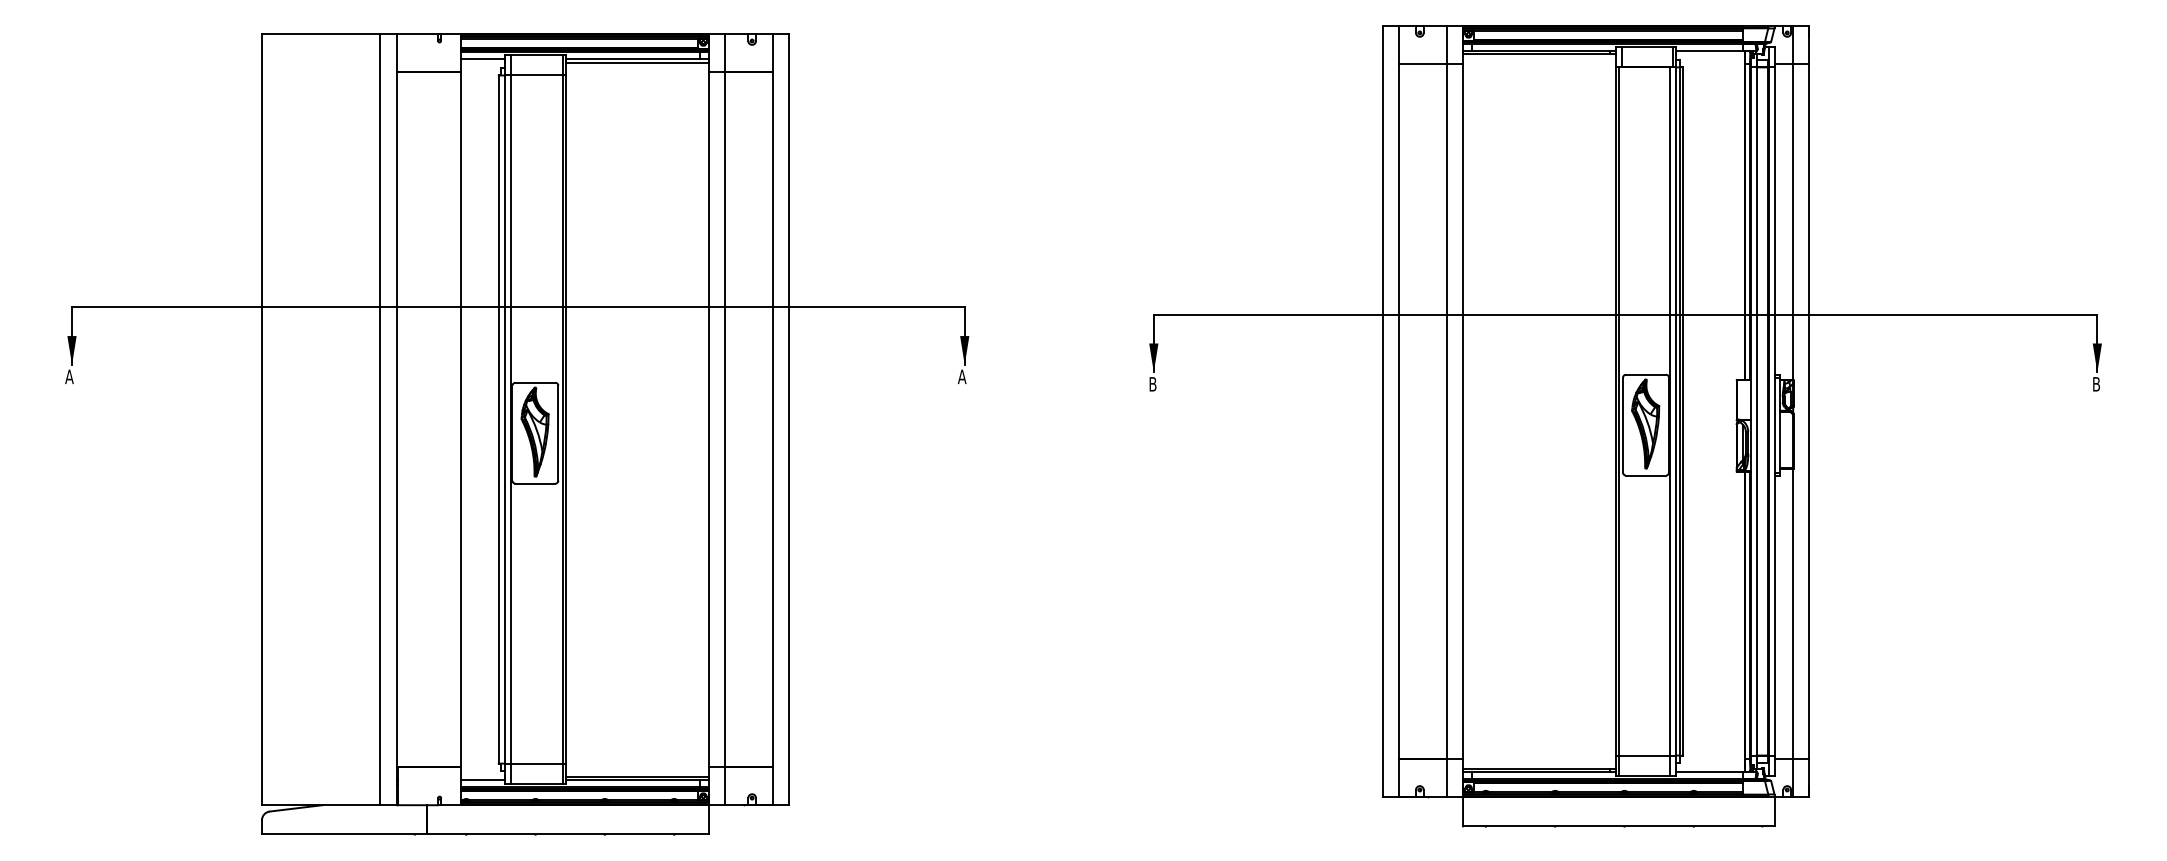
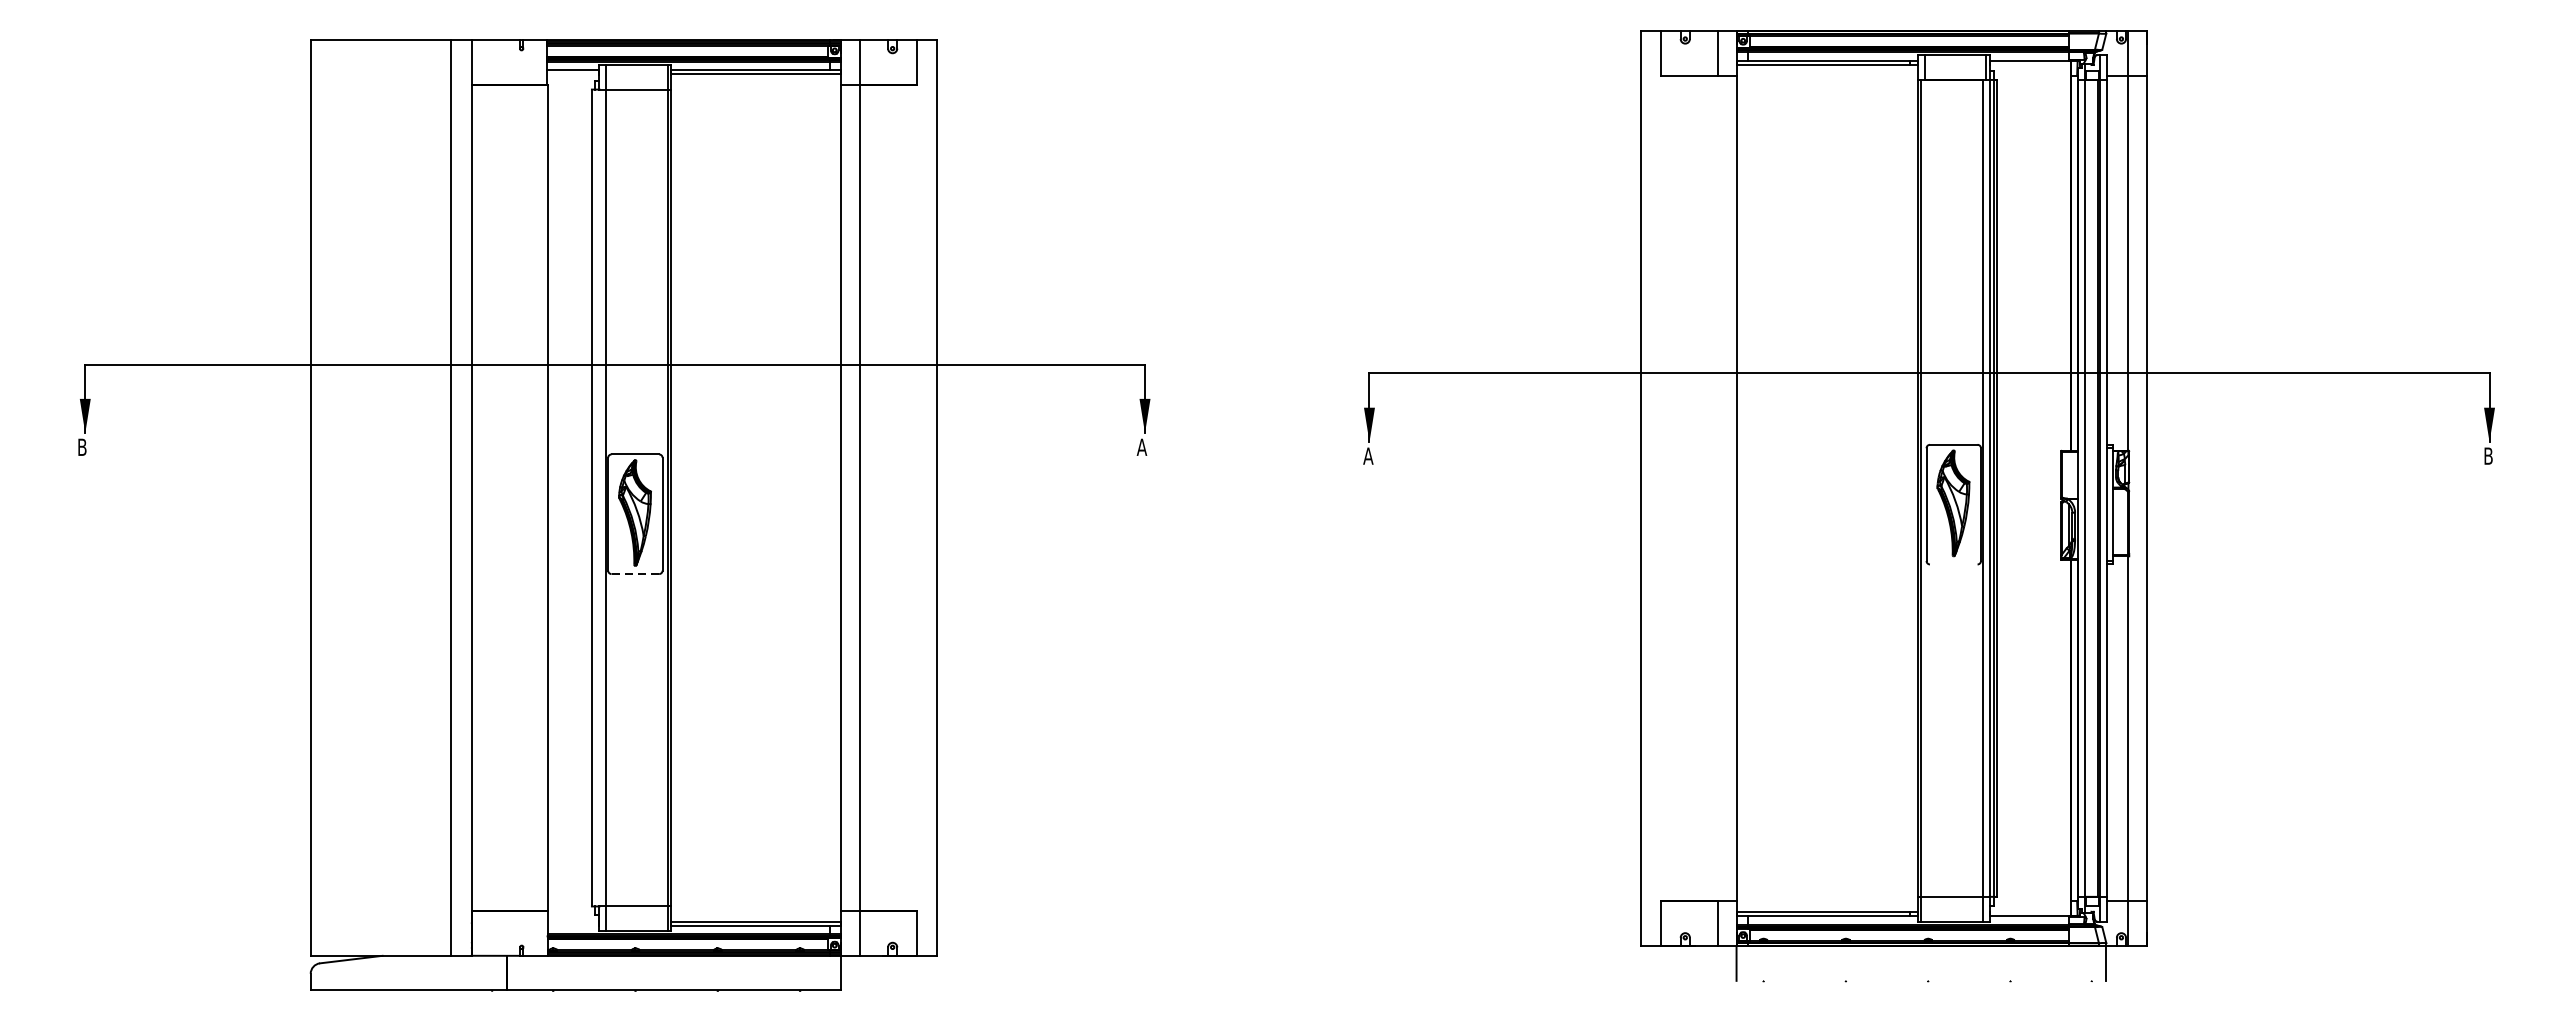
text: (69, 376) -> (82, 446), A -> B
text: (1152, 384) -> (1367, 456), B -> A
line: (1399, 411) -> (1661, 488), removed
line: (1447, 411) -> (1718, 488), removed
line: (505, 419) -> (599, 497), removed
line: (772, 419) -> (916, 497), removed
line: (1645, 475) -> (1953, 564), removed
line: (535, 483) -> (635, 573), solid -> dashed
line: (483, 779) -> (573, 925), removed
line: (1618, 826) -> (1921, 981), removed

